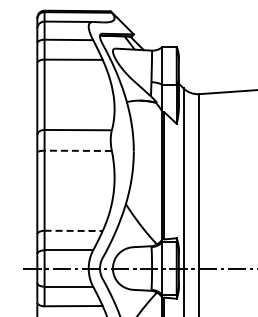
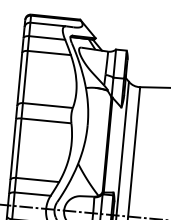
line: (77, 150) -> (45, 120), dashed -> solid
line: (74, 230) -> (38, 179), dashed -> solid

